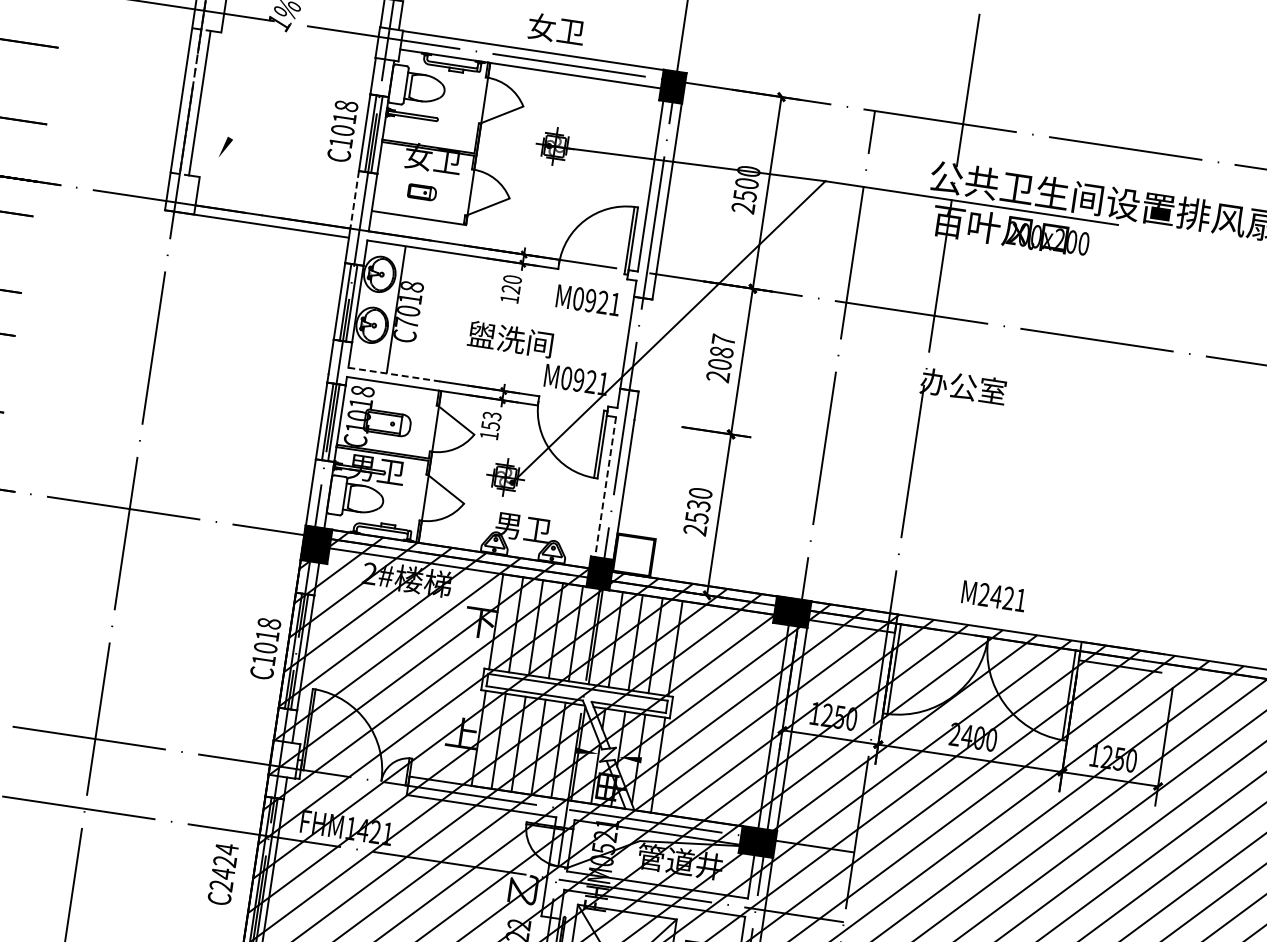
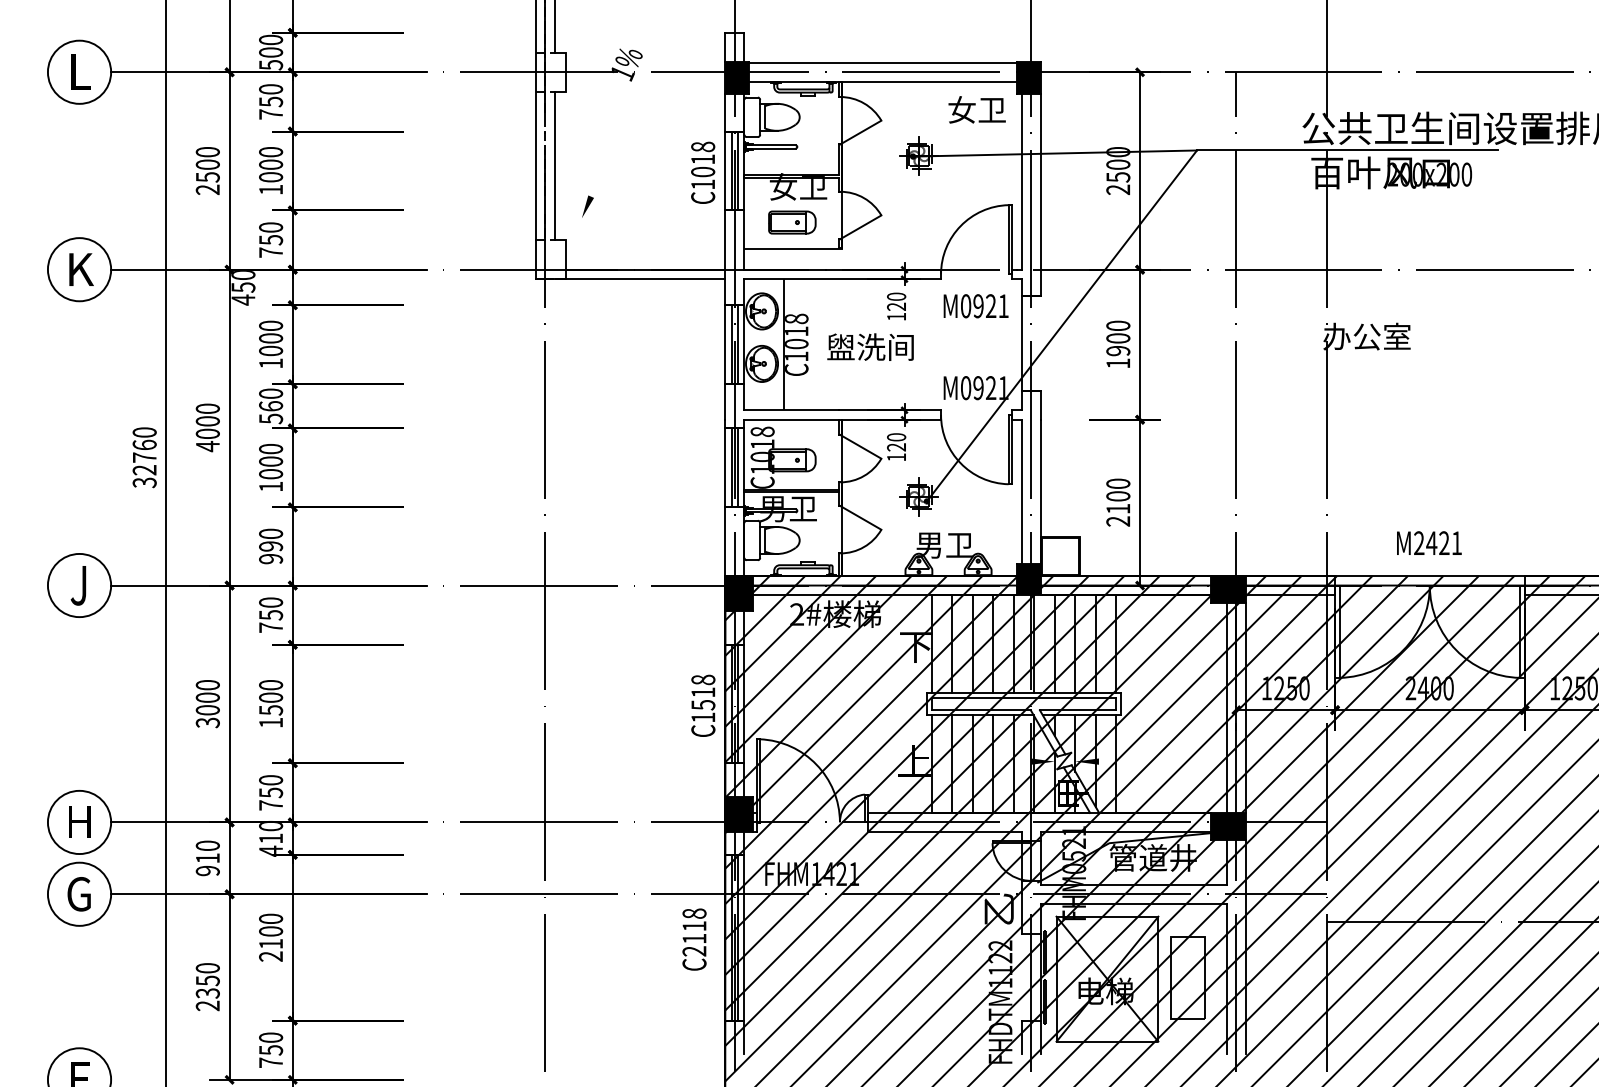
text: (555, 28) -> (976, 109), moved
fill: (388, 44) -> (736, 78), added
part: (422, 192) -> (792, 222), size x1.67
line: (354, 200) -> (725, 240), dashed -> solid
text: (406, 323) -> (796, 356), C7018 -> C1018
text: (510, 338) -> (870, 346), moved
text: (721, 358) -> (1118, 344), 2087 -> 1900
line: (395, 374) -> (792, 410), dashed -> solid
text: (491, 421) -> (896, 442), 153 -> 120
line: (605, 487) -> (1021, 492), dashed -> solid
text: (698, 511) -> (1118, 502), 2530 -> 2100
text: (265, 648) -> (703, 705), C1018 -> C1518
fill: (283, 759) -> (738, 814), added
text: (225, 861) -> (694, 926), C2424 -> C2118

